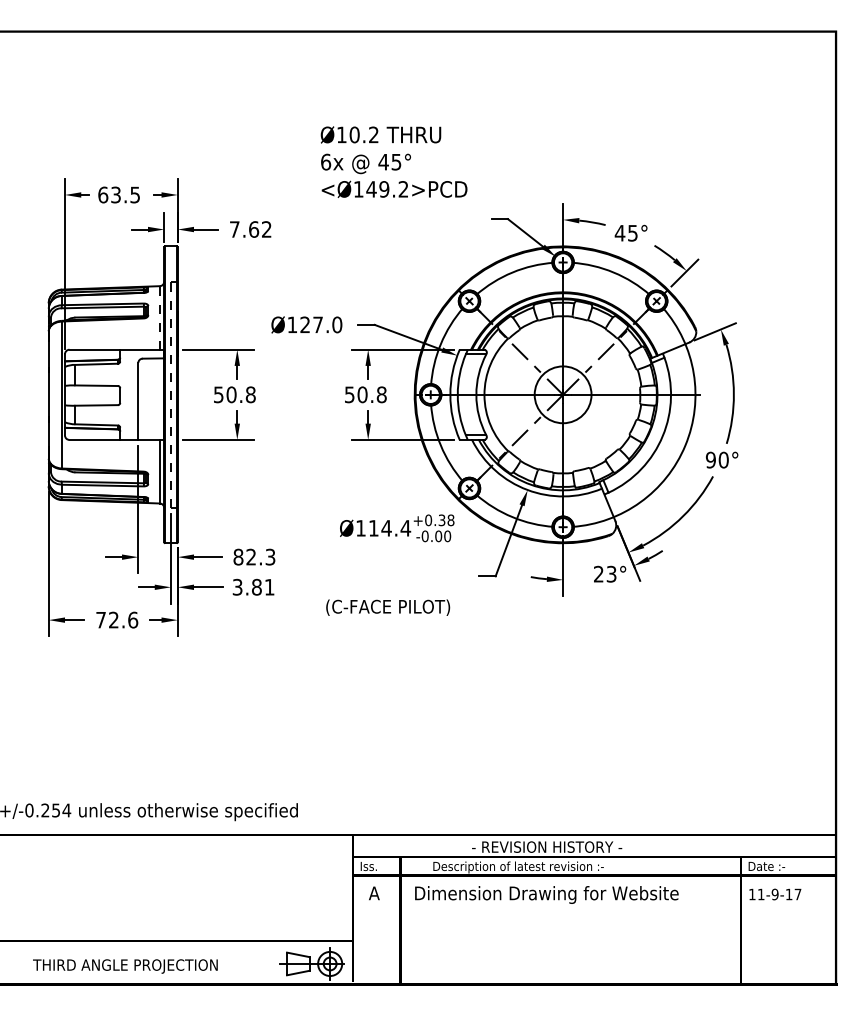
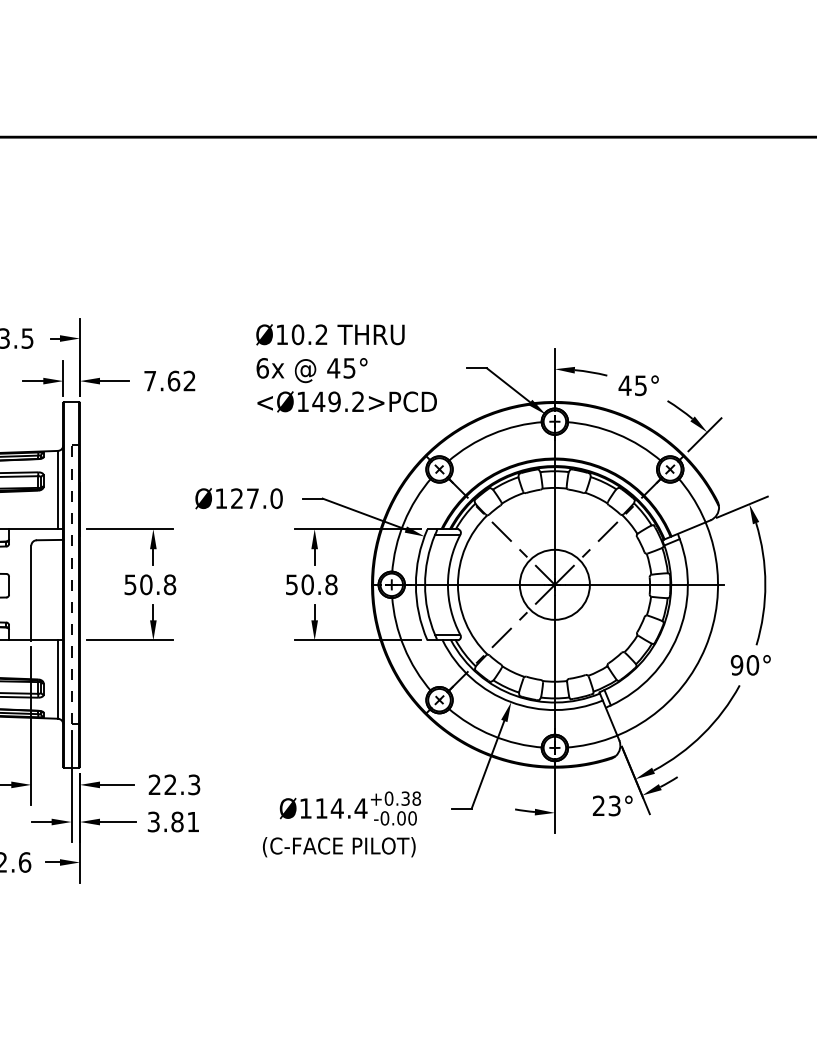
text: (393, 161) -> (345, 367), moved
line: (159, 317) -> (57, 489), dashed -> solid
text: (397, 528) -> (350, 808), moved
text: (238, 556) -> (154, 784), 82.3 -> 22.3

